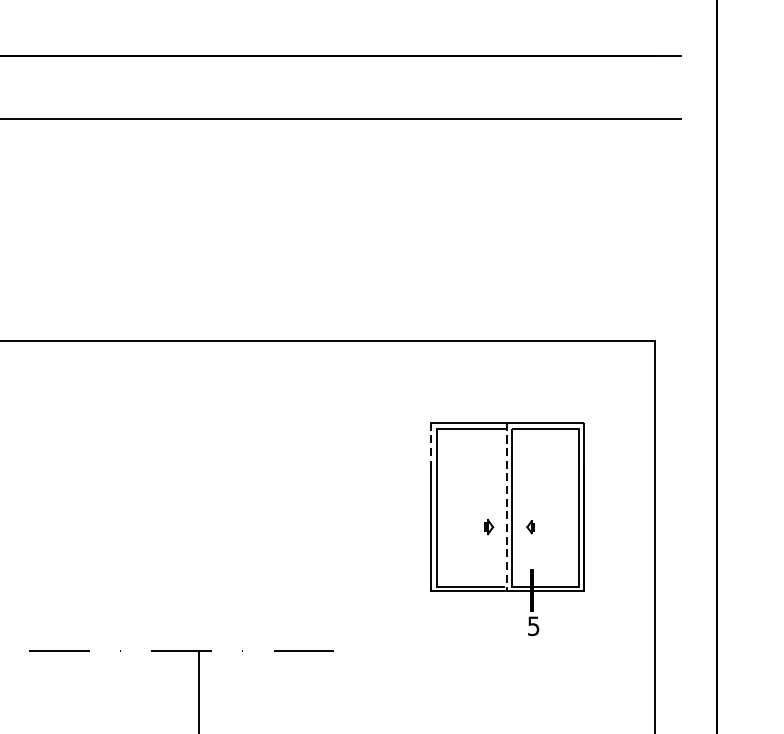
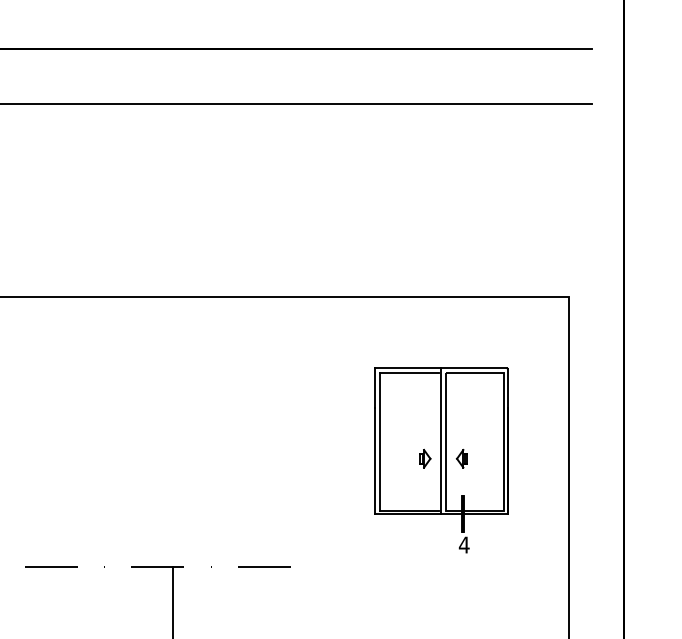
line: (430, 446) -> (374, 388), dashed -> solid
line: (507, 507) -> (441, 441), dashed -> solid
part: (489, 526) -> (425, 458), size x1.43
part: (530, 526) -> (461, 458), size x1.67
text: (532, 625) -> (463, 544), 5 -> 4

